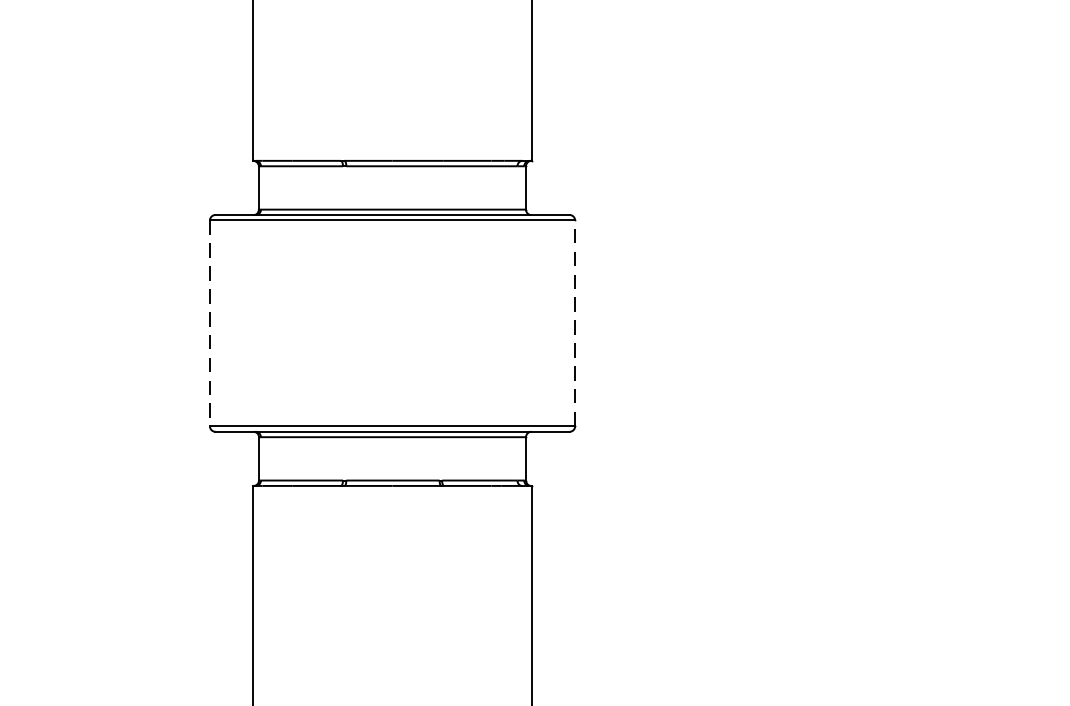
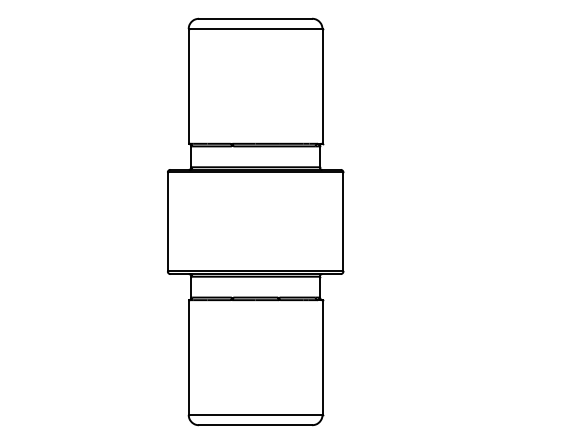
line: (209, 322) -> (167, 221), dashed -> solid
line: (575, 322) -> (343, 221), dashed -> solid

